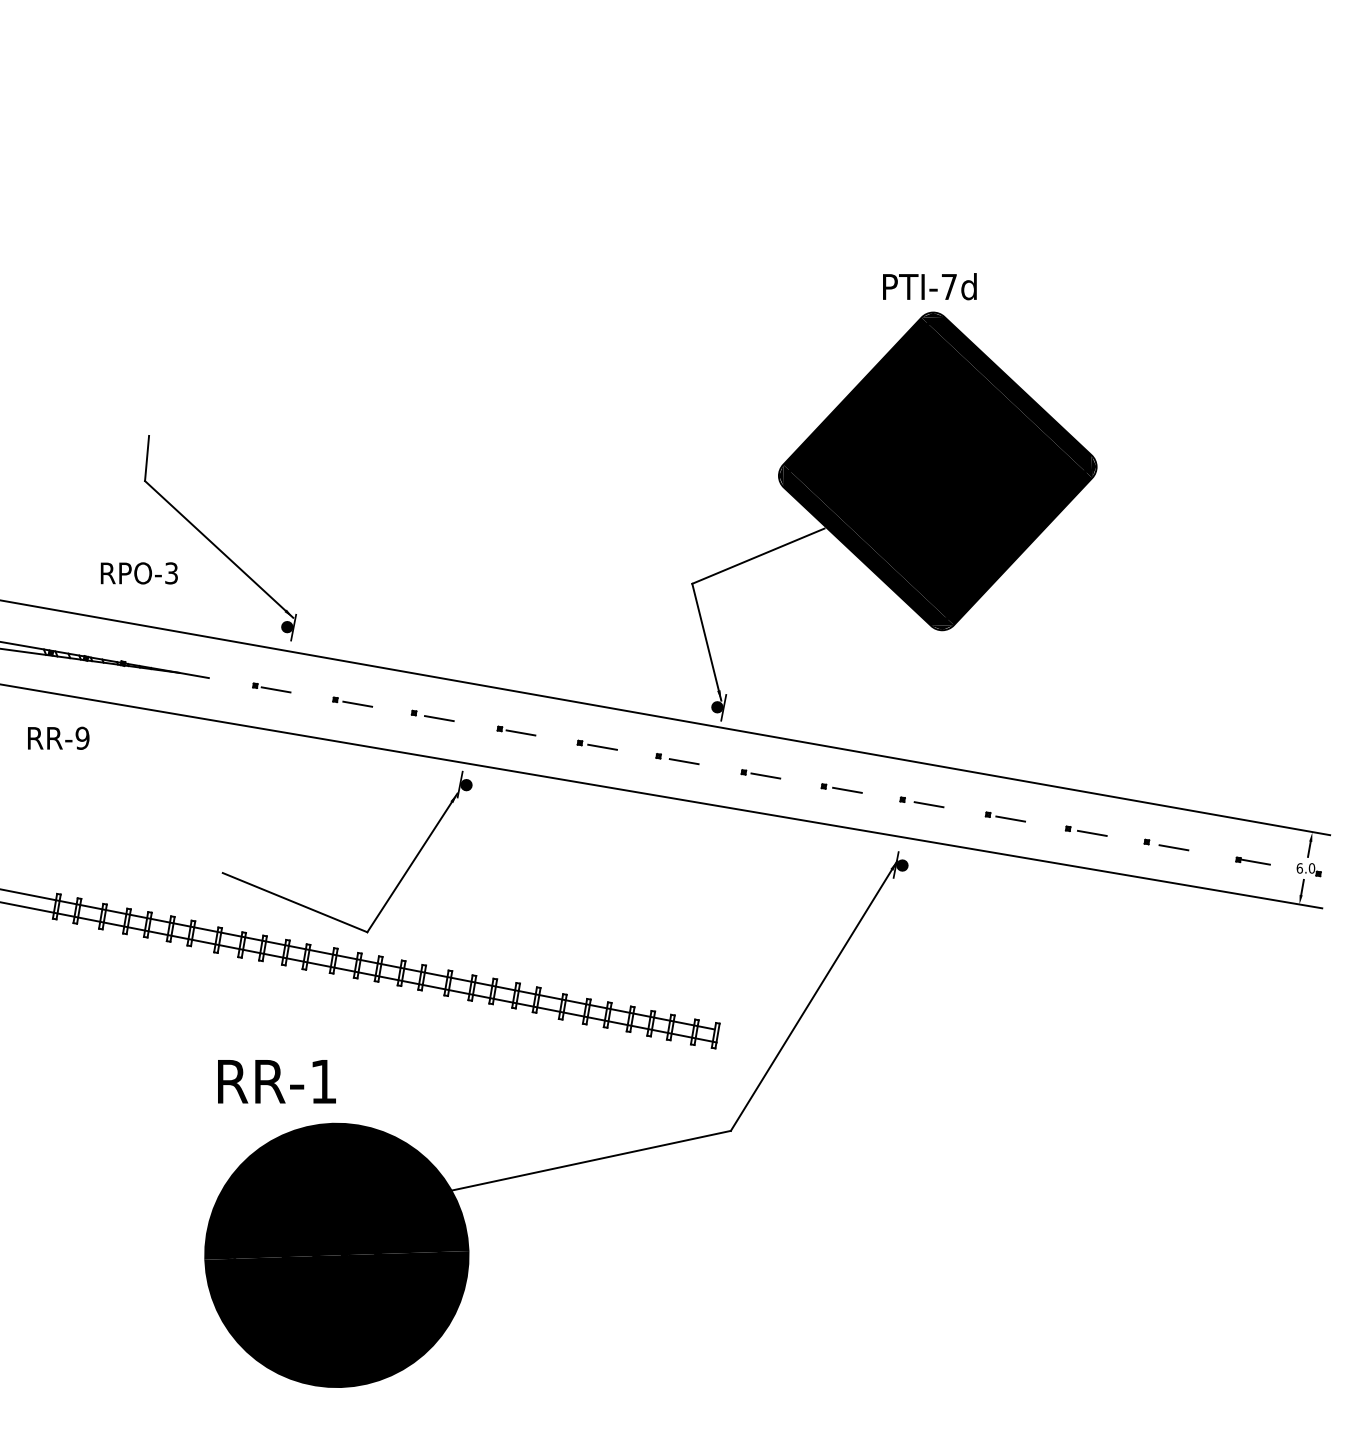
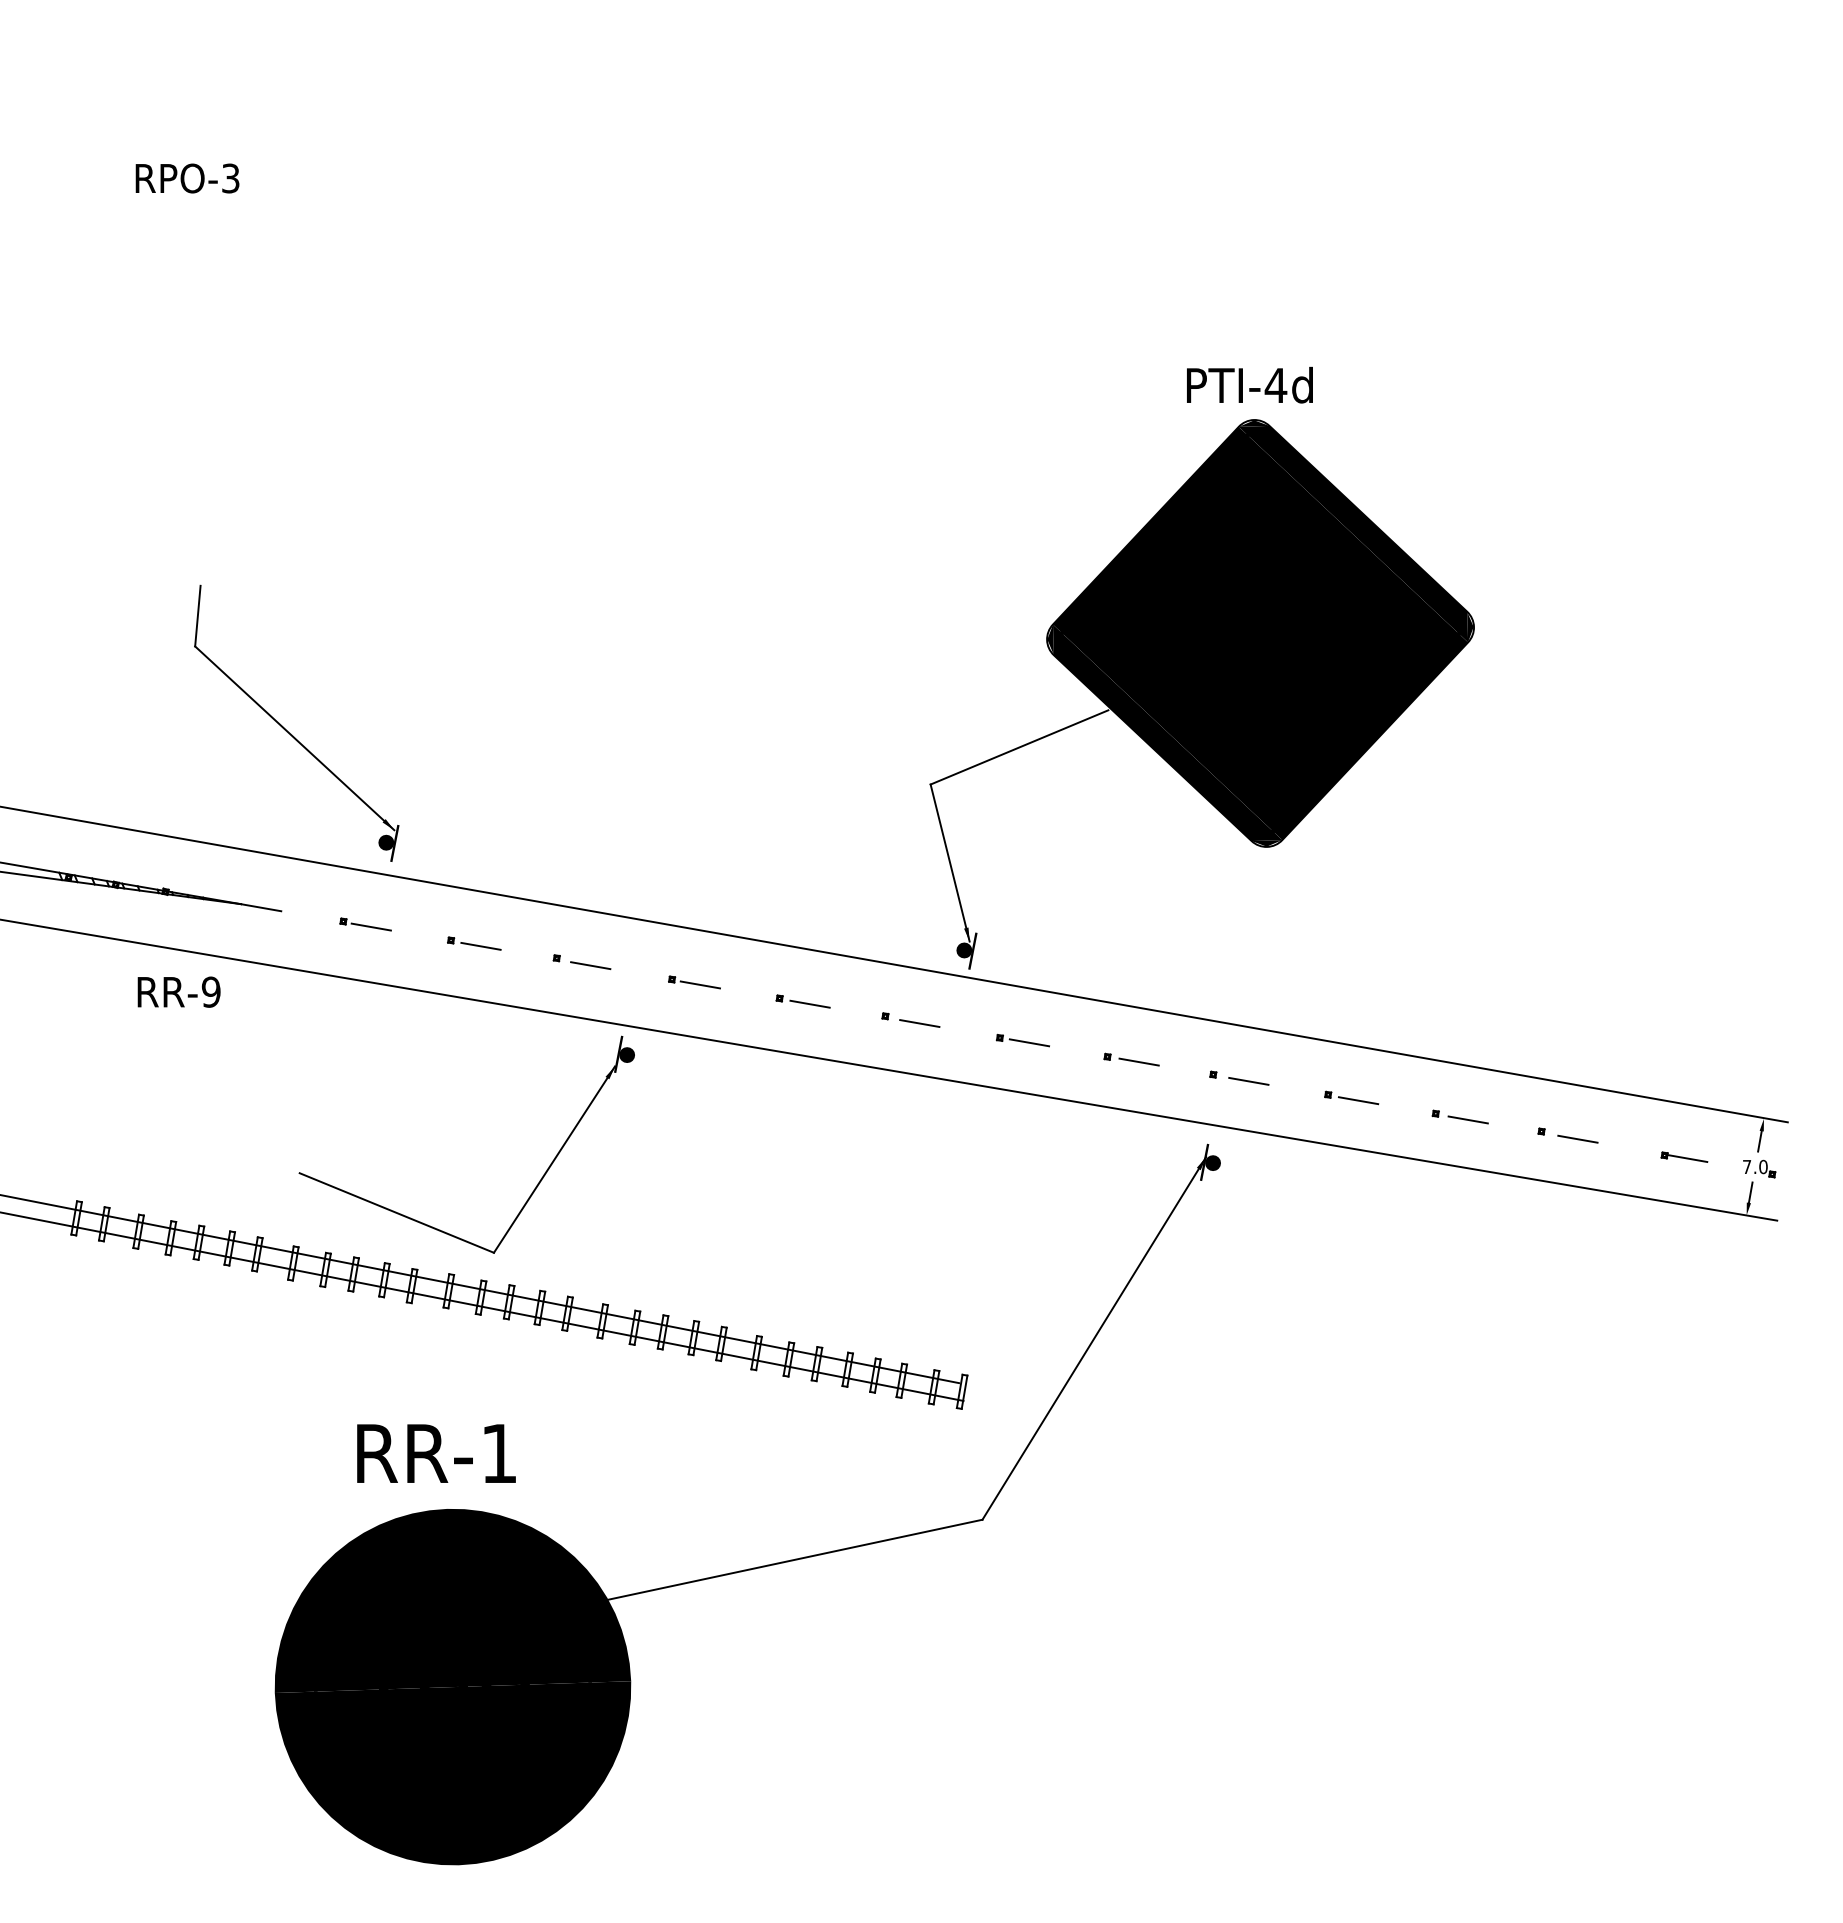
text: (948, 286) -> (1275, 385), PTI-7d -> PTI-4d
text: (139, 573) -> (187, 178), moved
text: (58, 737) -> (178, 991), moved
text: (1299, 868) -> (1746, 1166), 6.0 -> 7.0
text: (276, 1081) -> (436, 1453), moved
text: (375, 1254) -> (505, 1685), 107 -> 100

